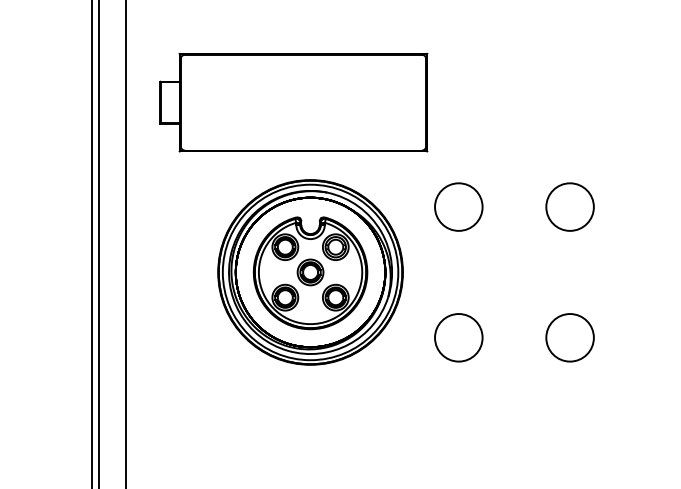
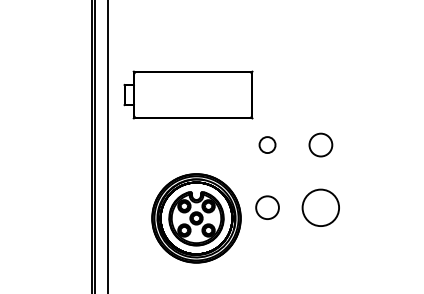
circle: (458, 205) -> (267, 144), size x0.7
part: (310, 272) -> (196, 218), moved
circle: (569, 337) -> (320, 207), size x1.6

